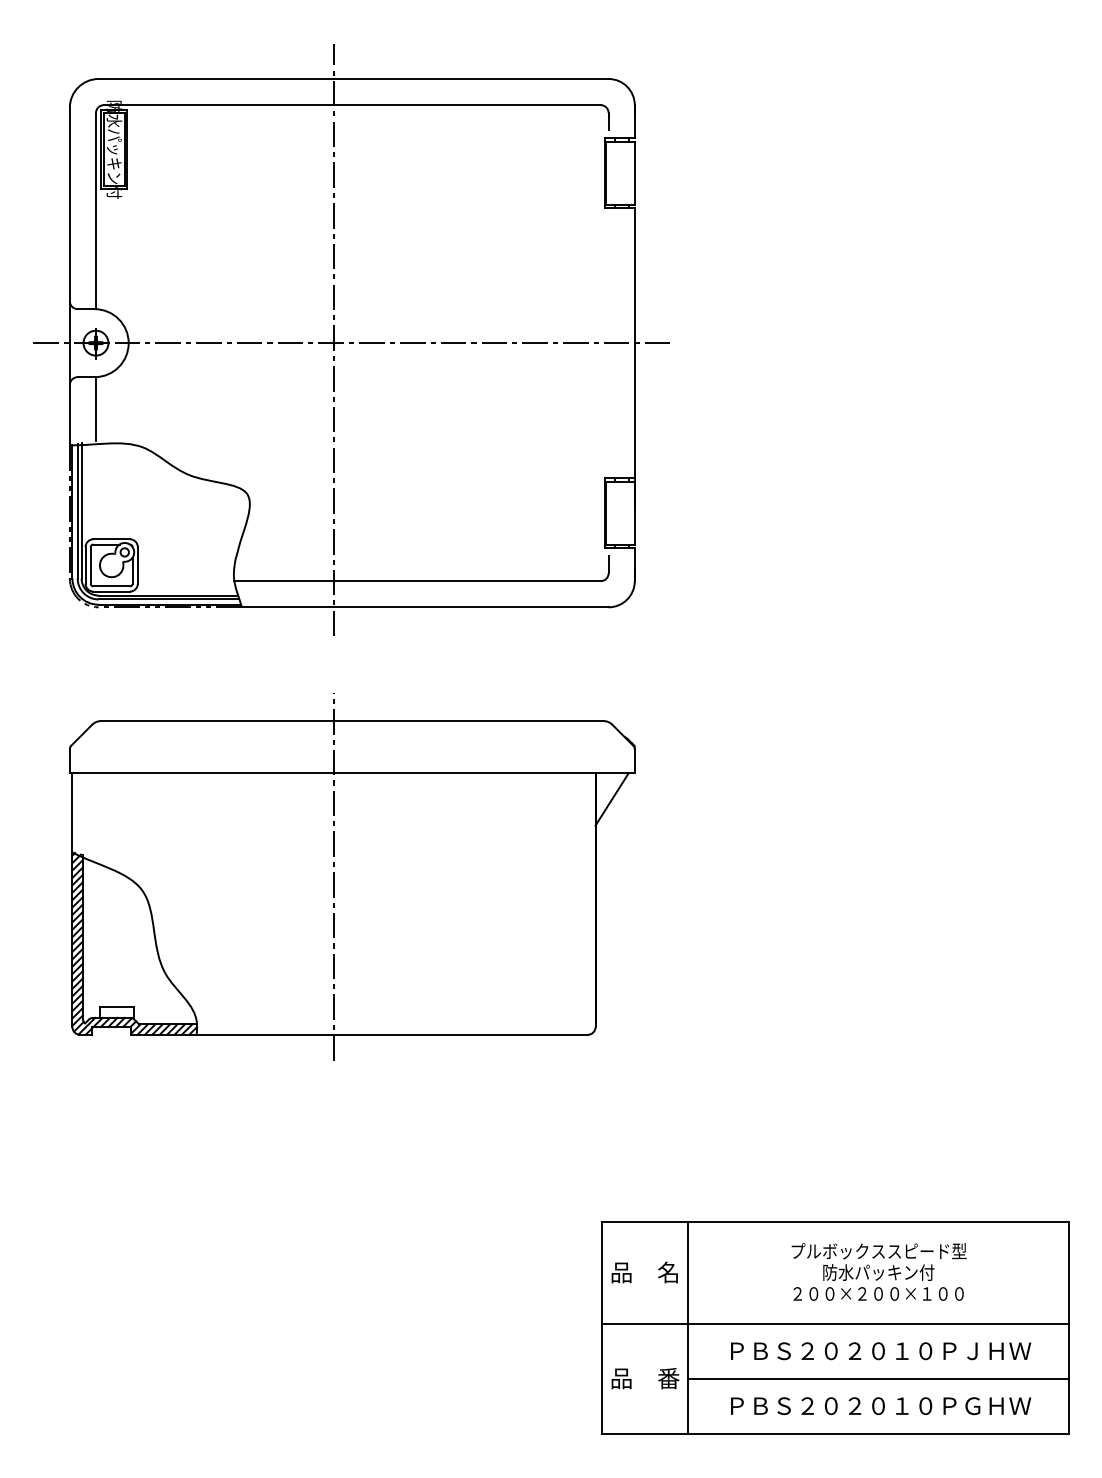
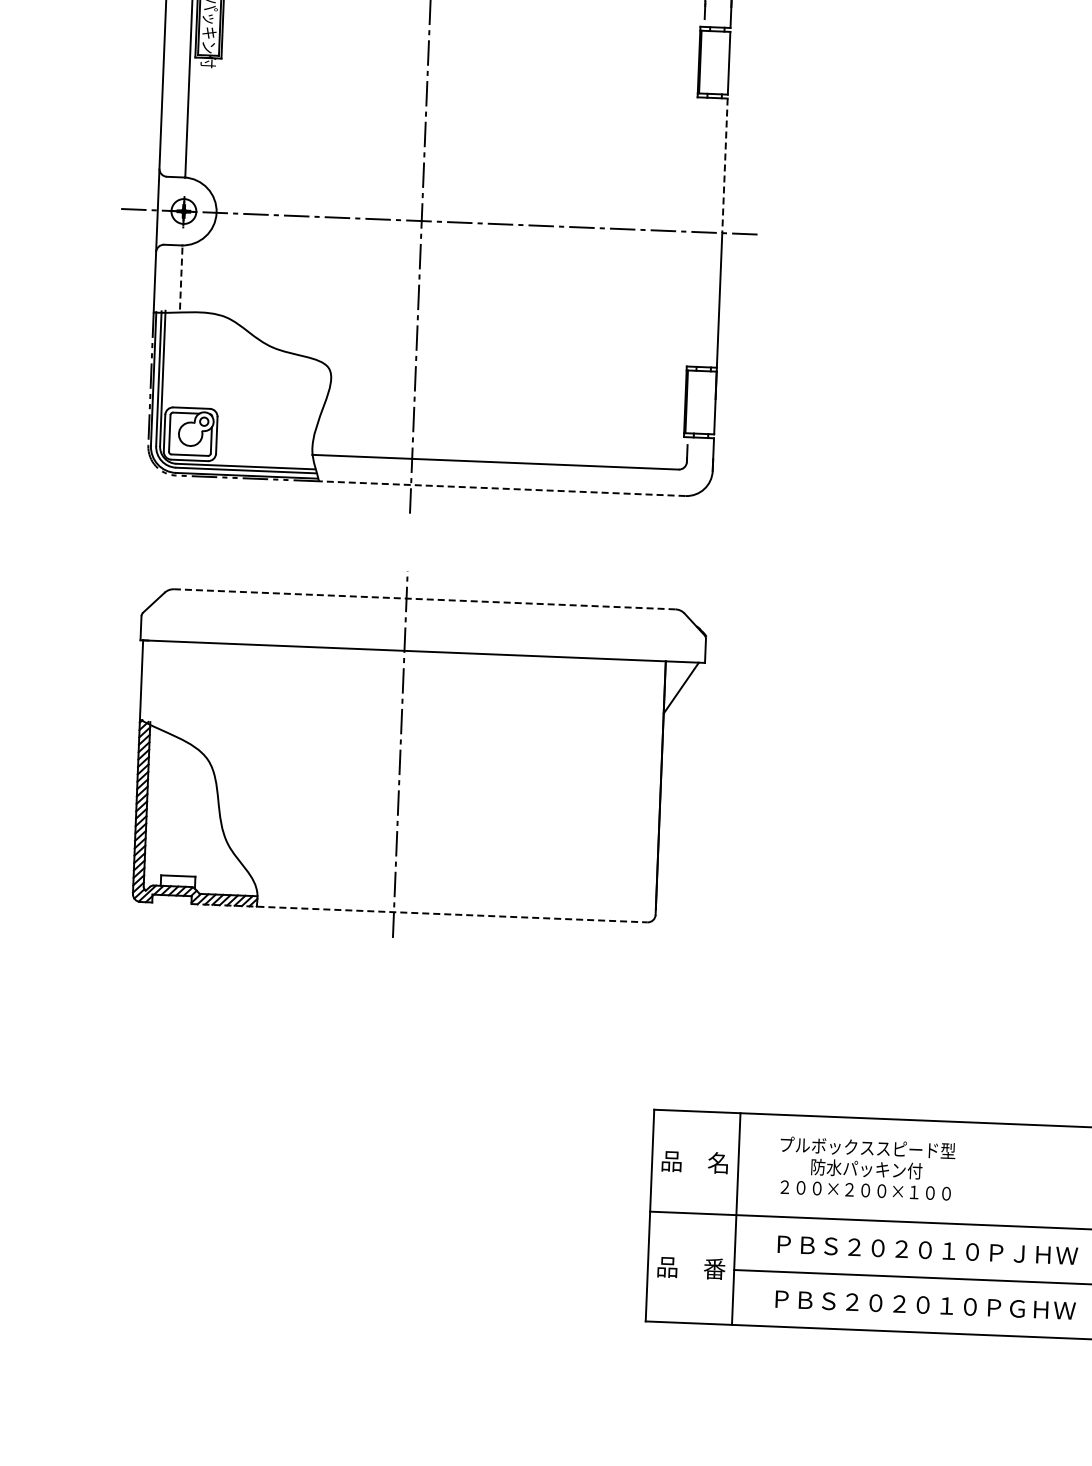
line: (634, 276) -> (724, 166), solid -> dashed
line: (96, 408) -> (181, 276), solid -> dashed
line: (424, 607) -> (501, 488), solid -> dashed
line: (352, 721) -> (425, 599), solid -> dashed
line: (360, 1034) -> (420, 912), solid -> dashed
text: (878, 1271) -> (866, 1168), moved

